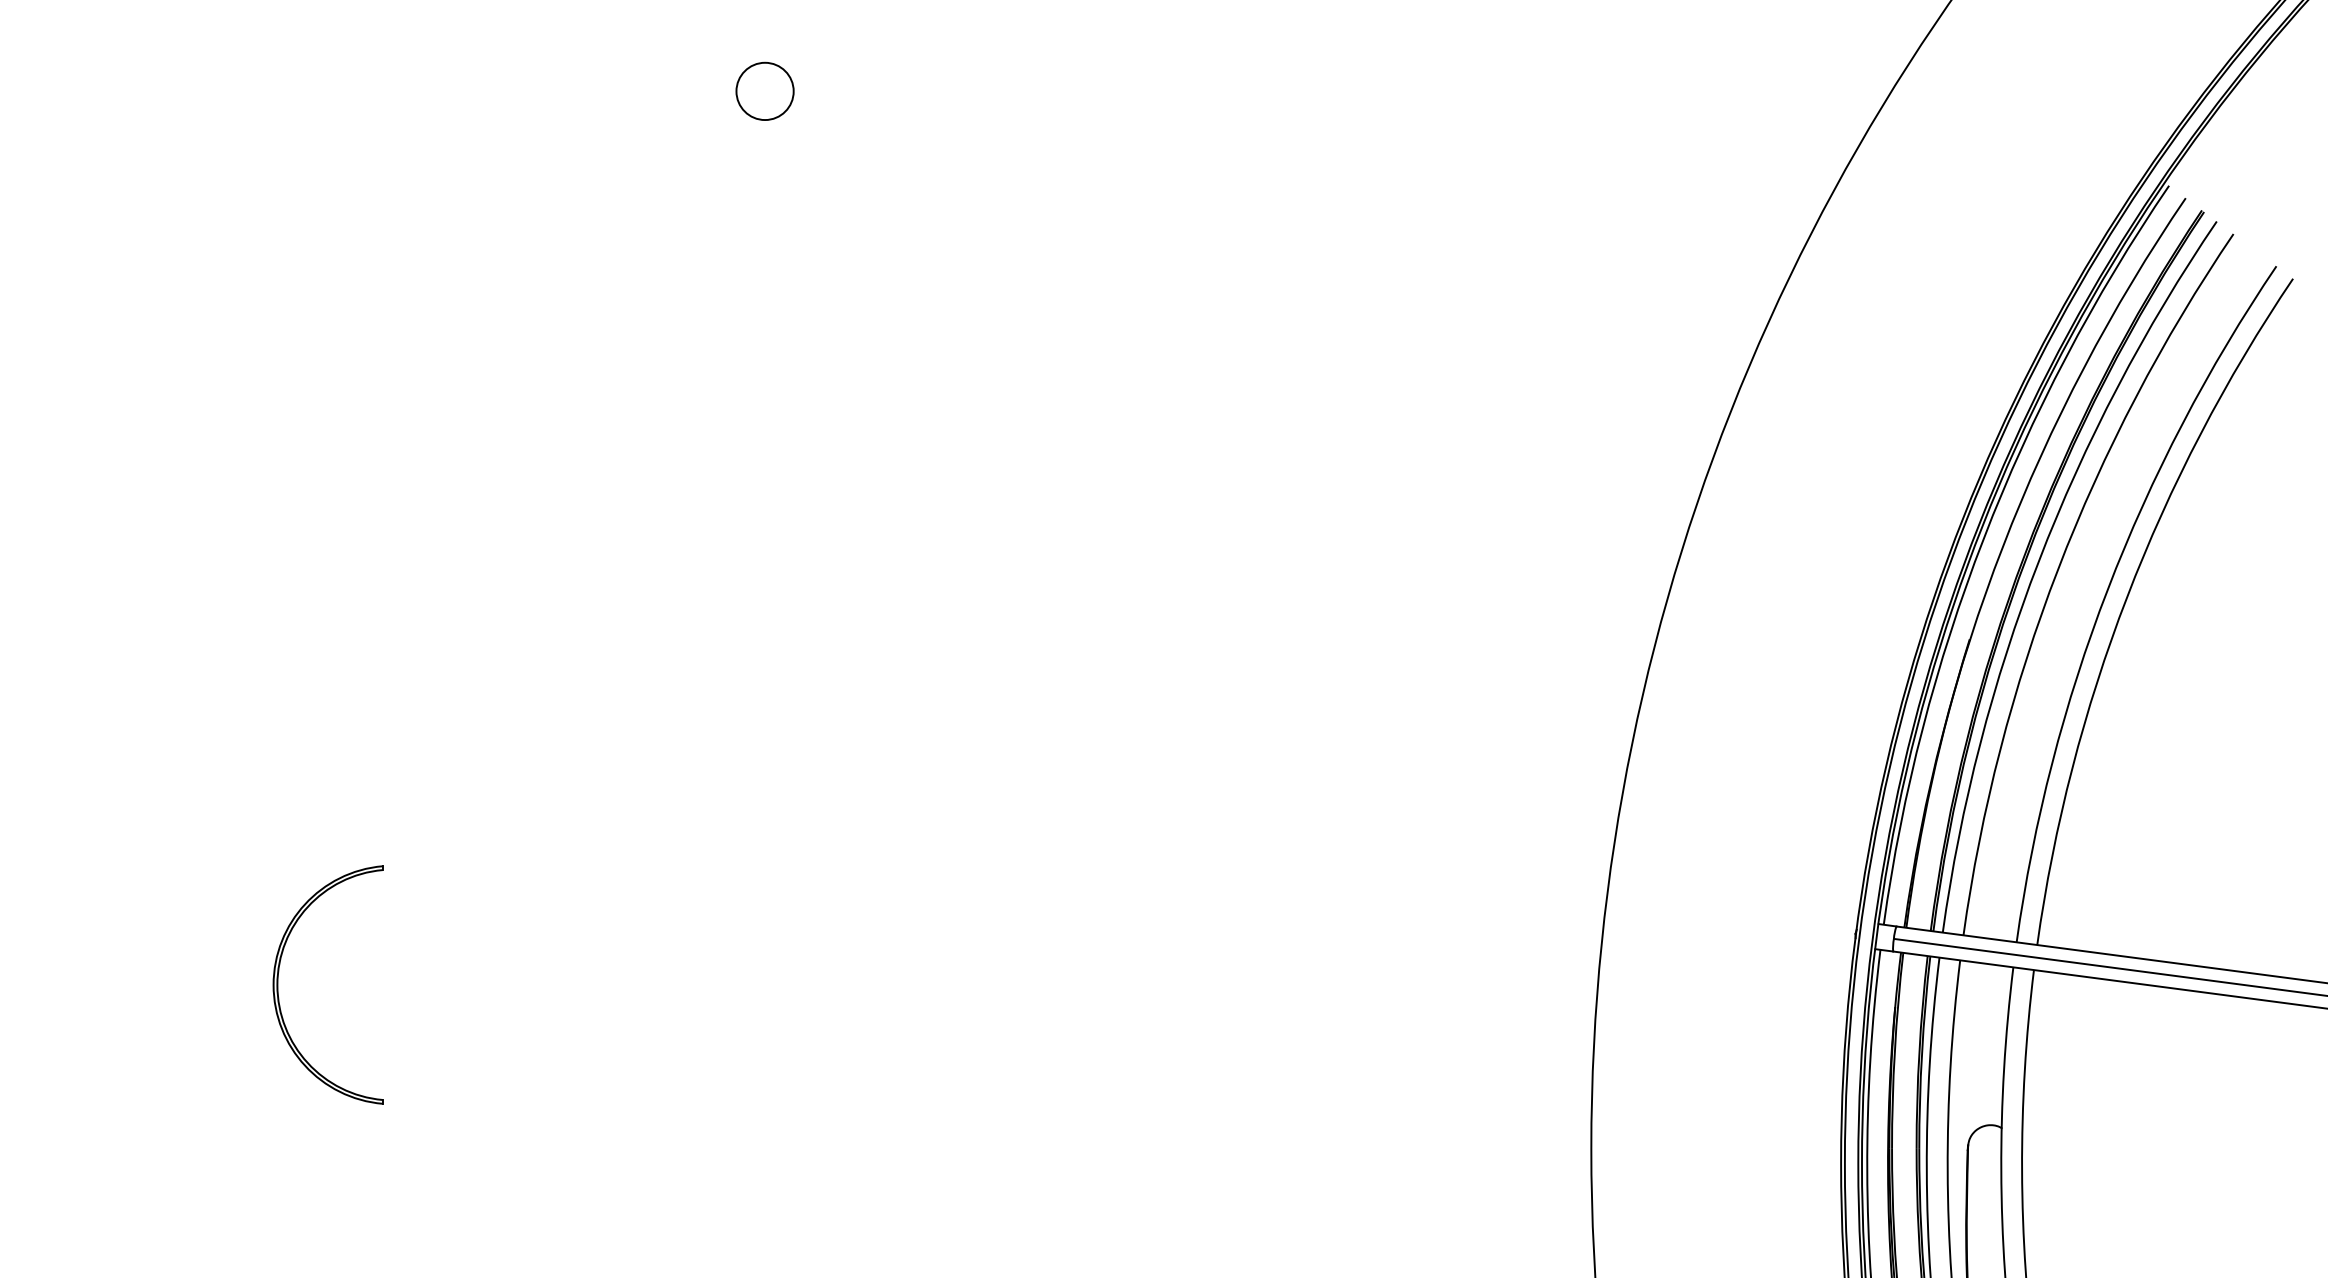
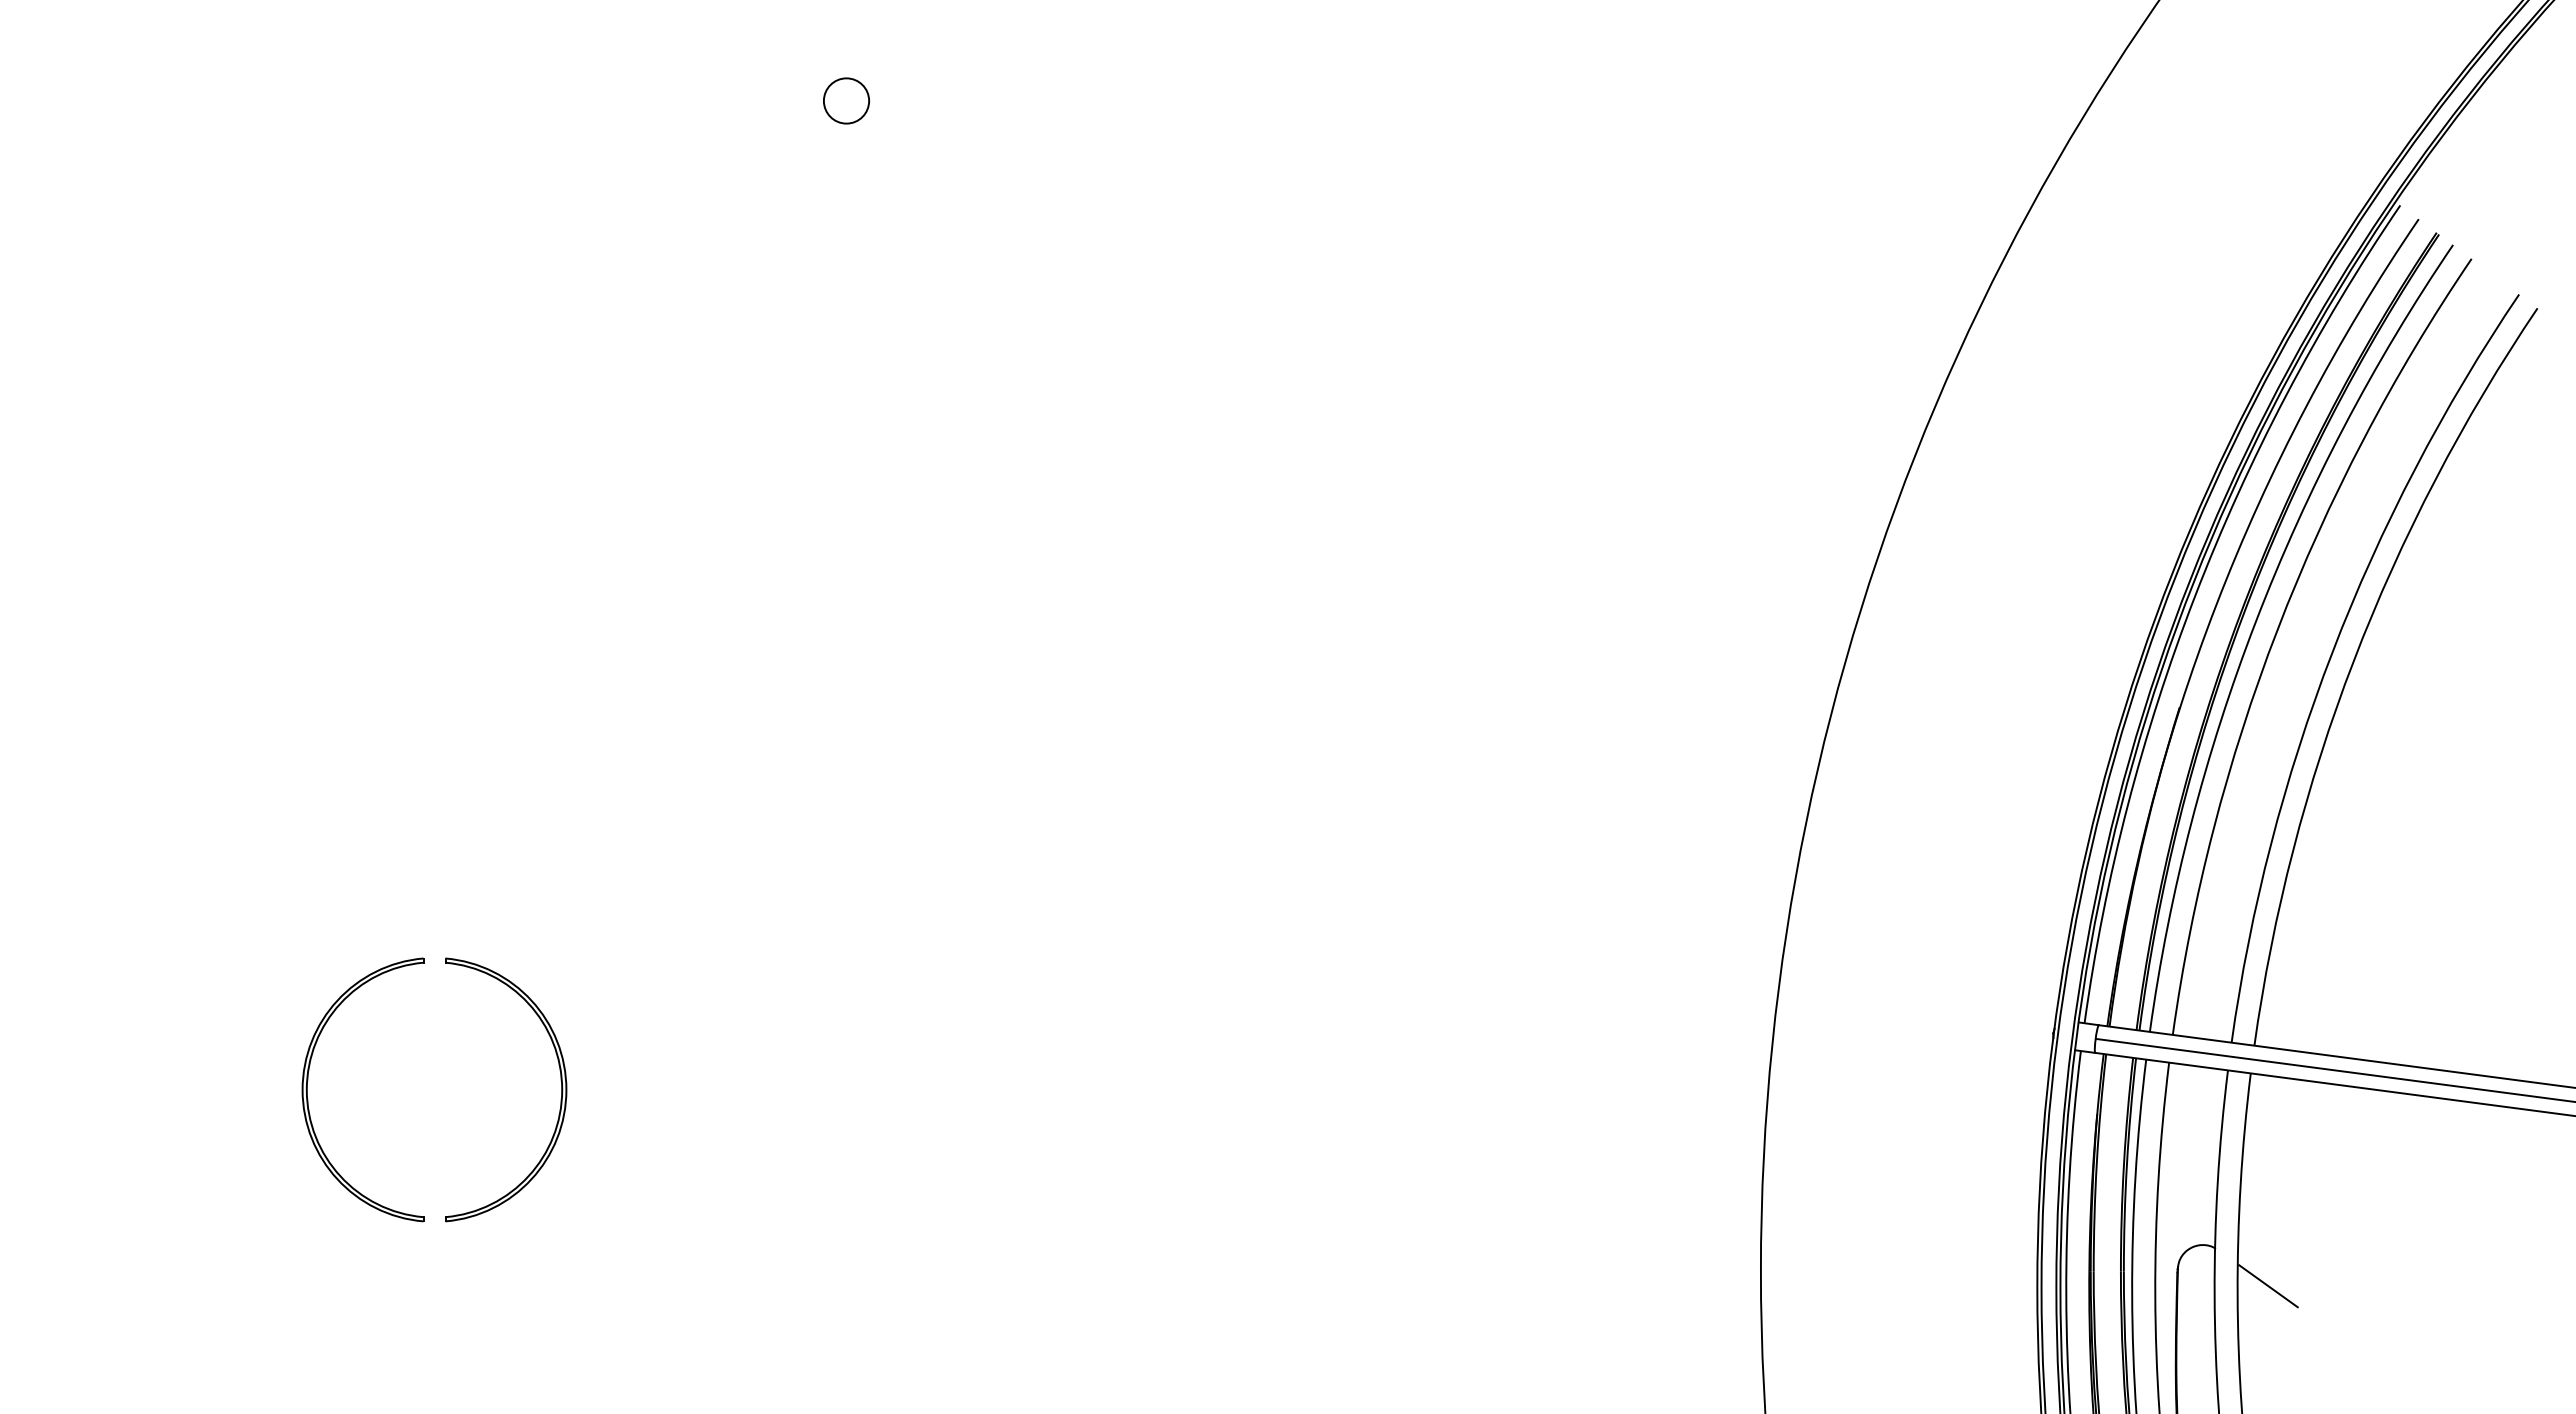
circle: (765, 90) -> (846, 100), size x0.71
part: (506, 976) -> (560, 1080), added
line: (2049, 1162) -> (2268, 1286), added

